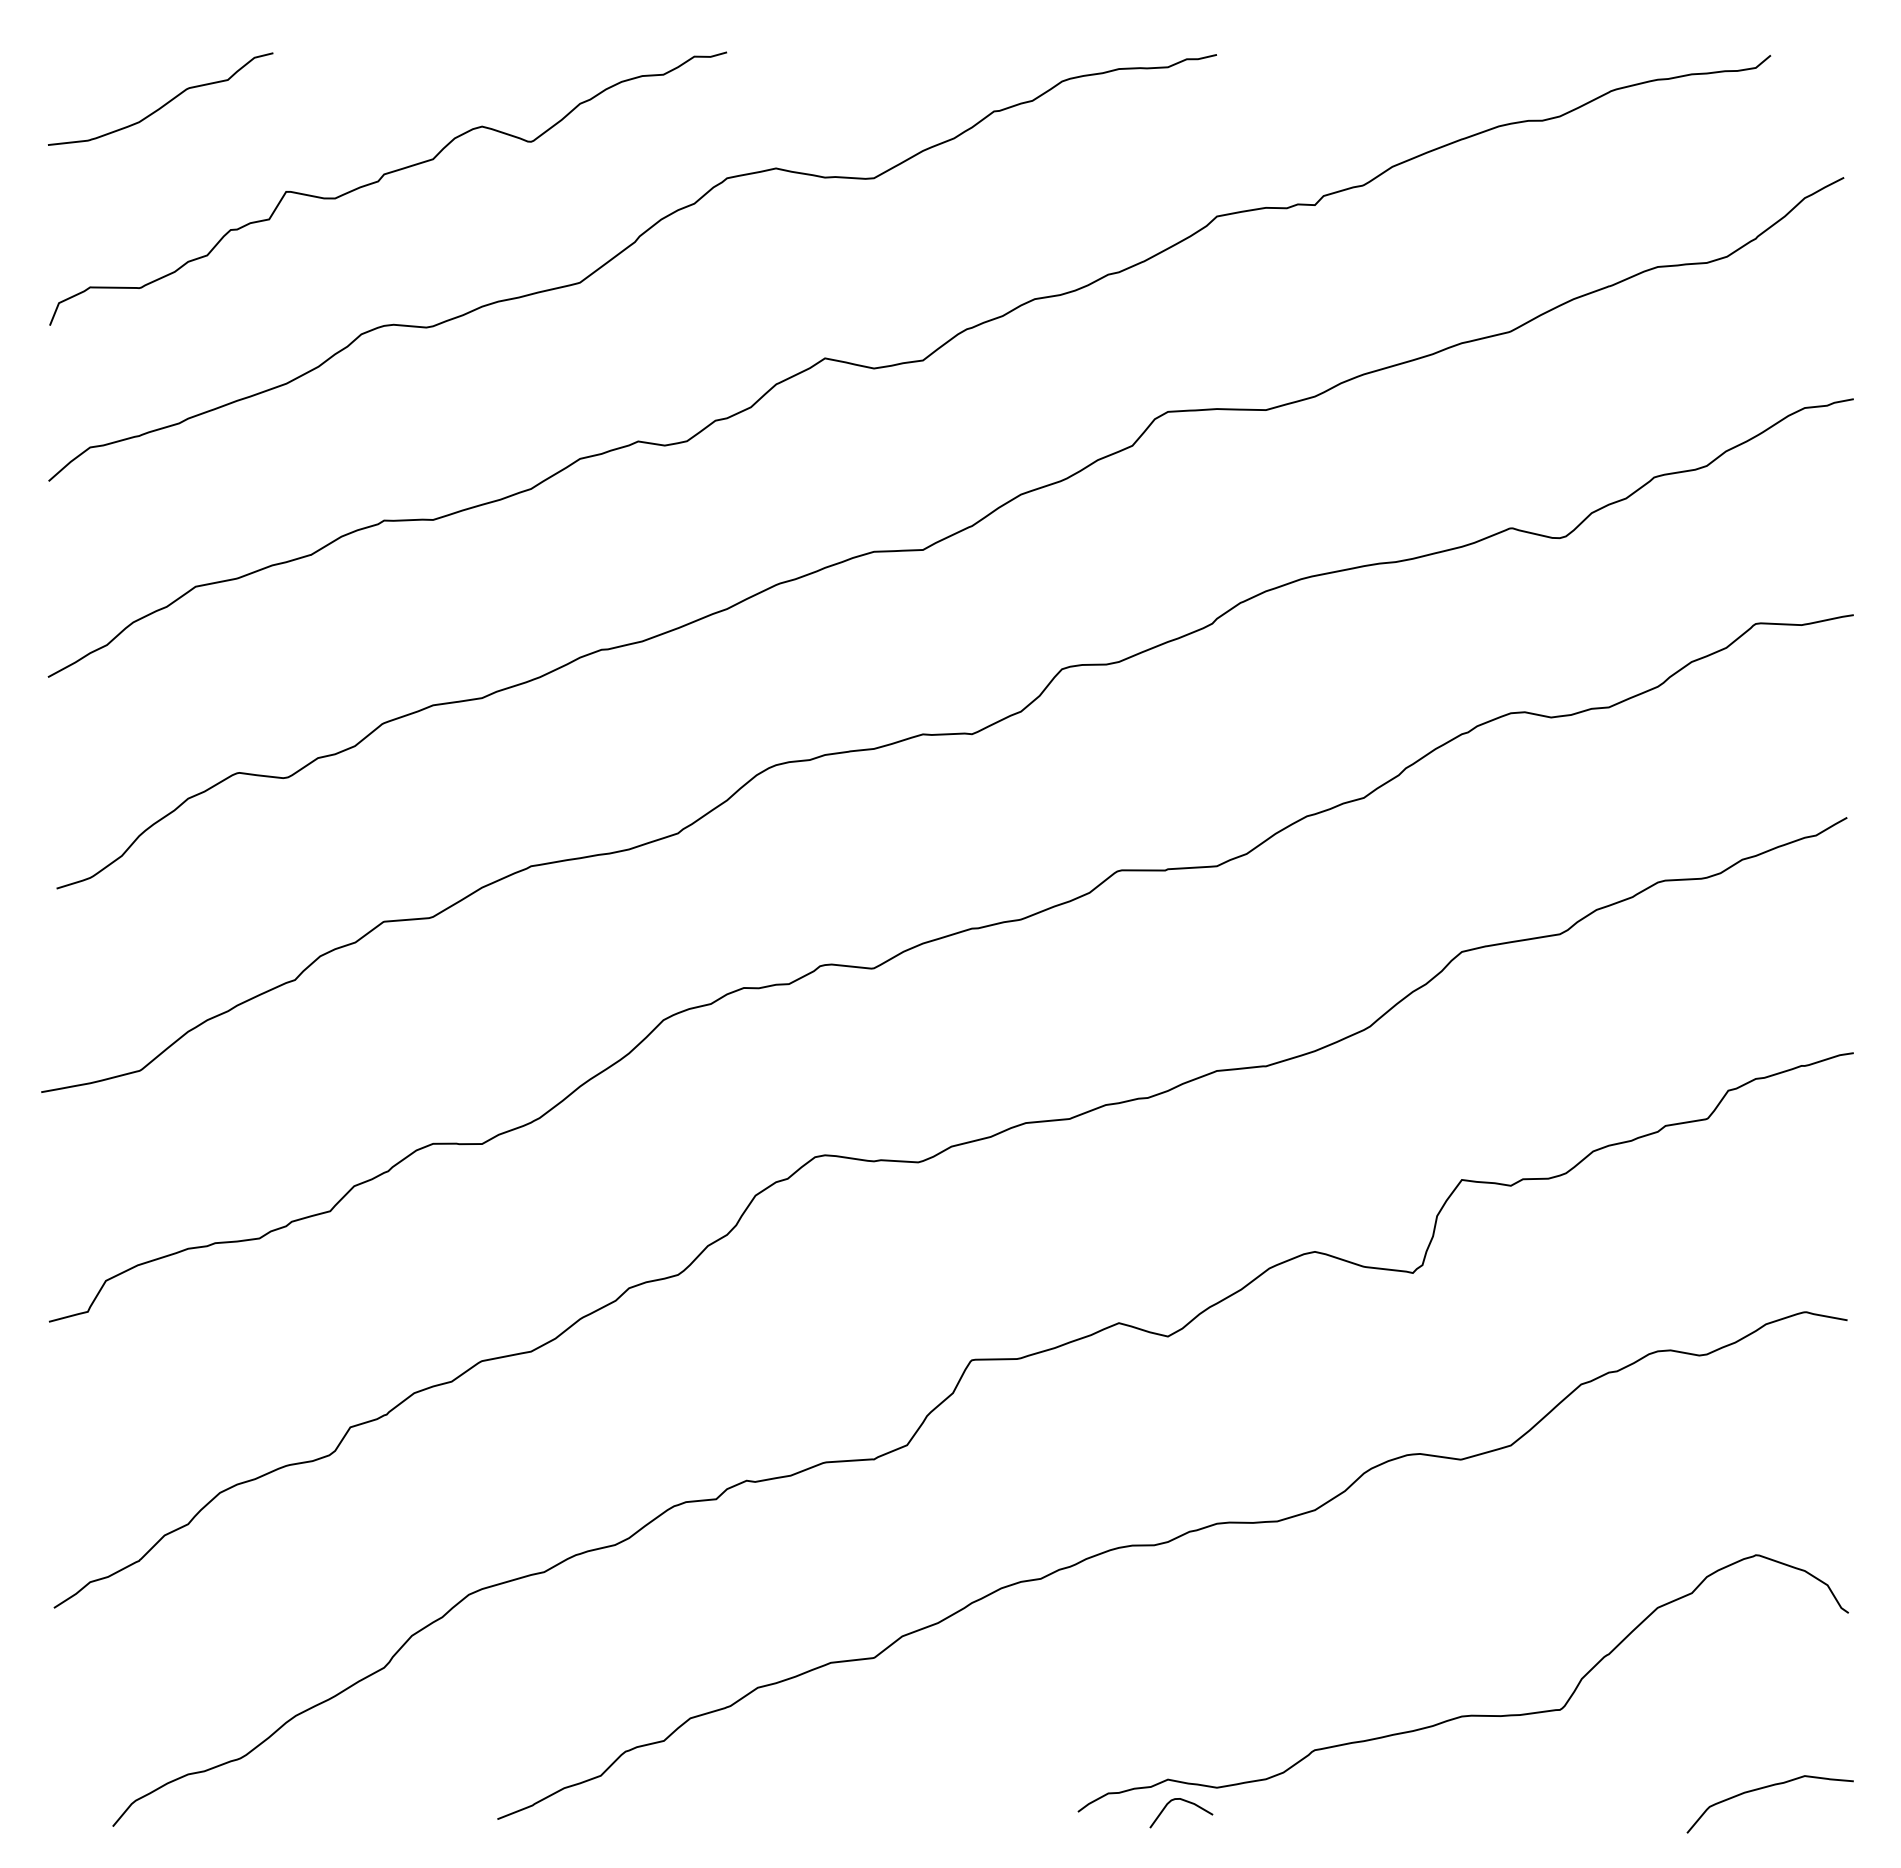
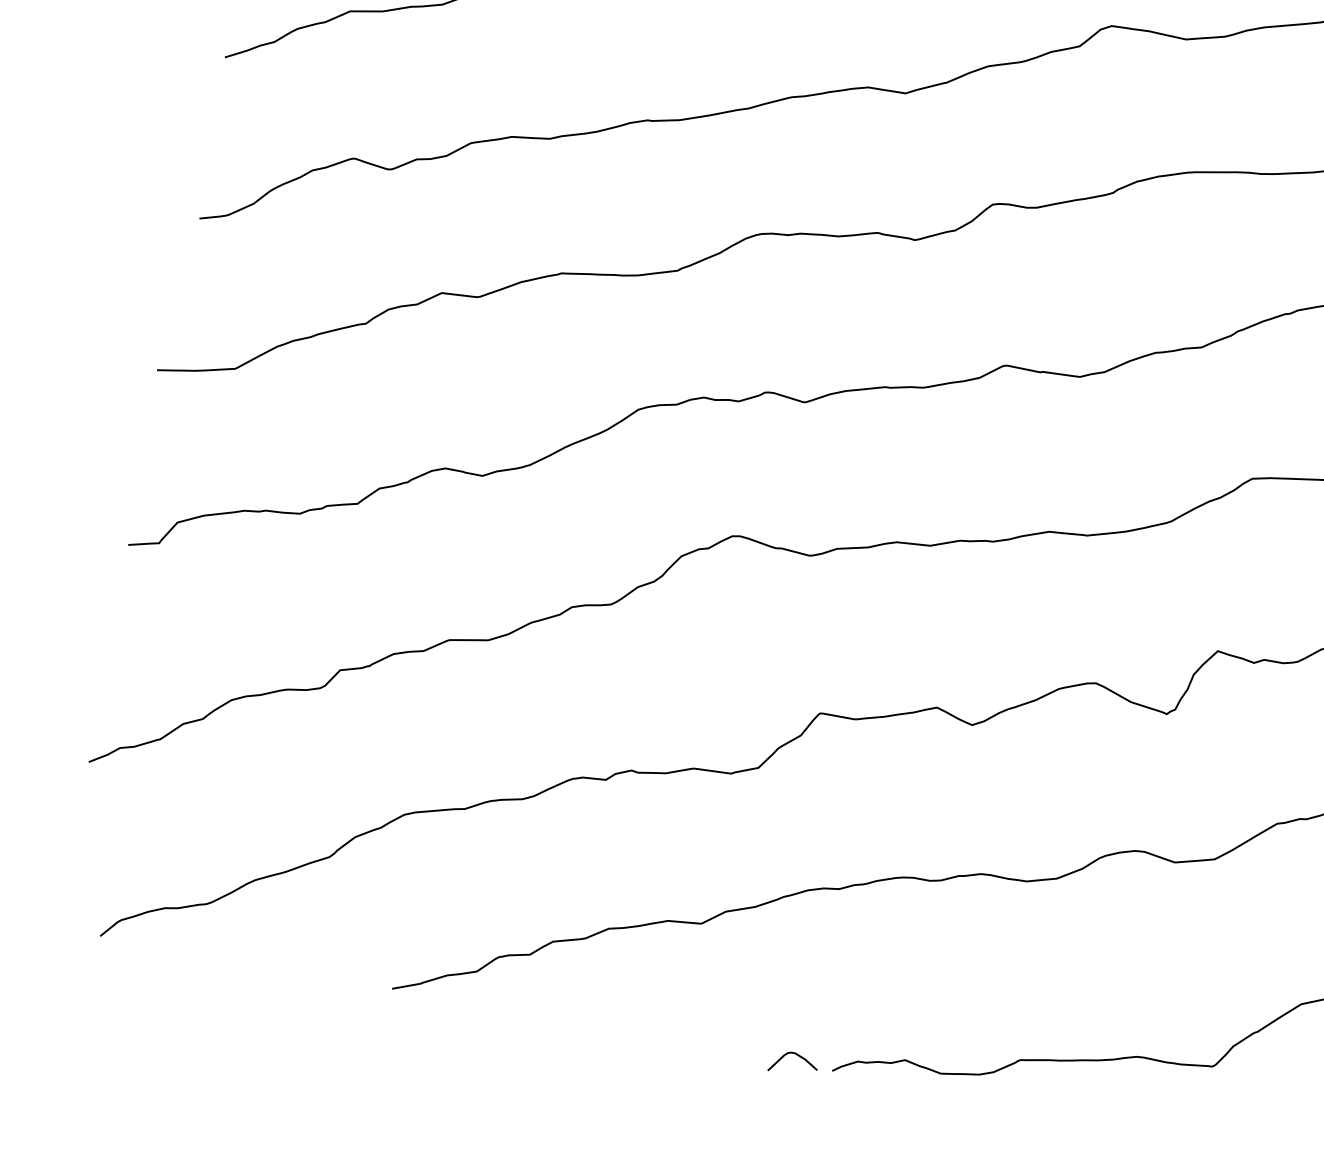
curve: (1186, 1802) -> (799, 1056), moved

